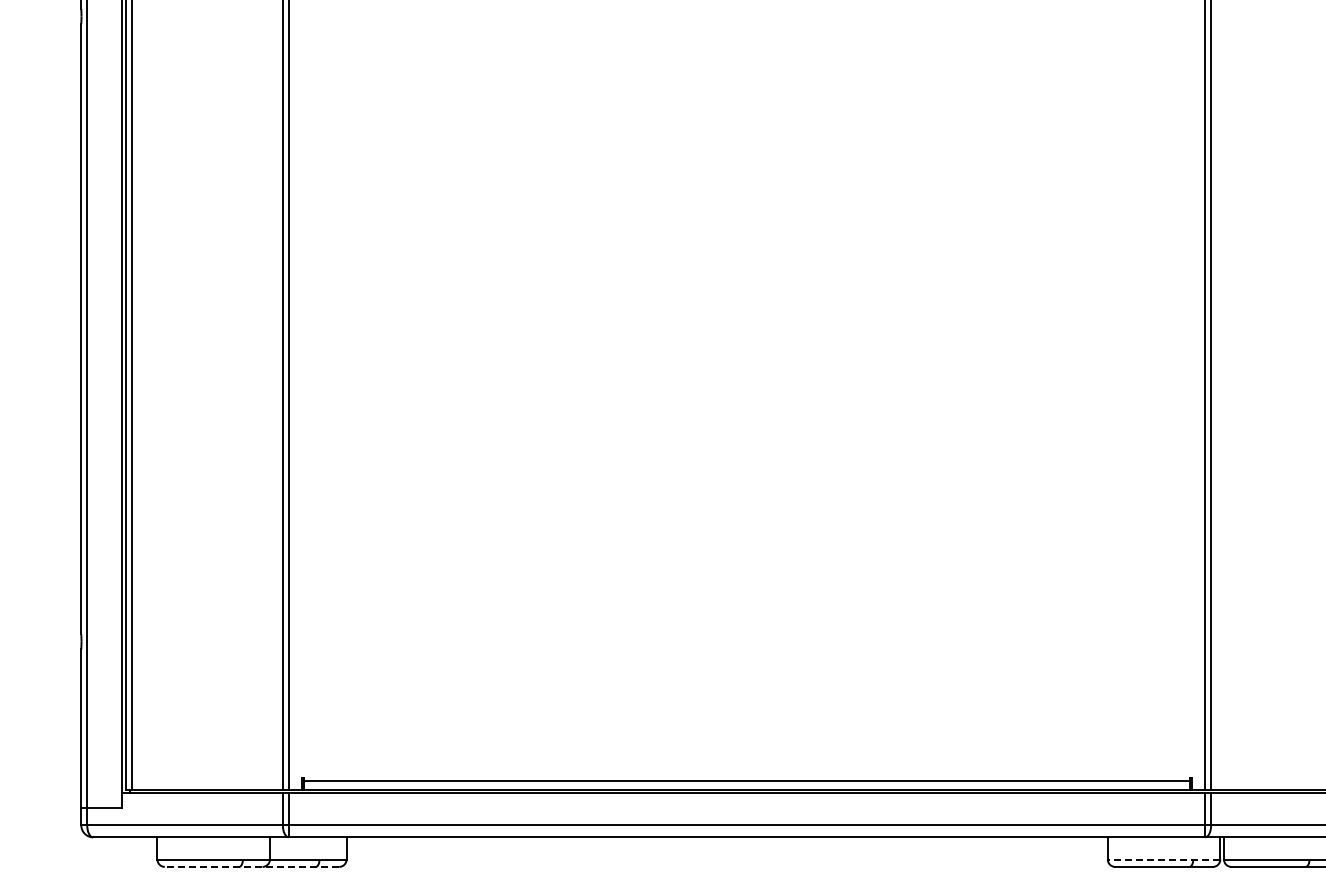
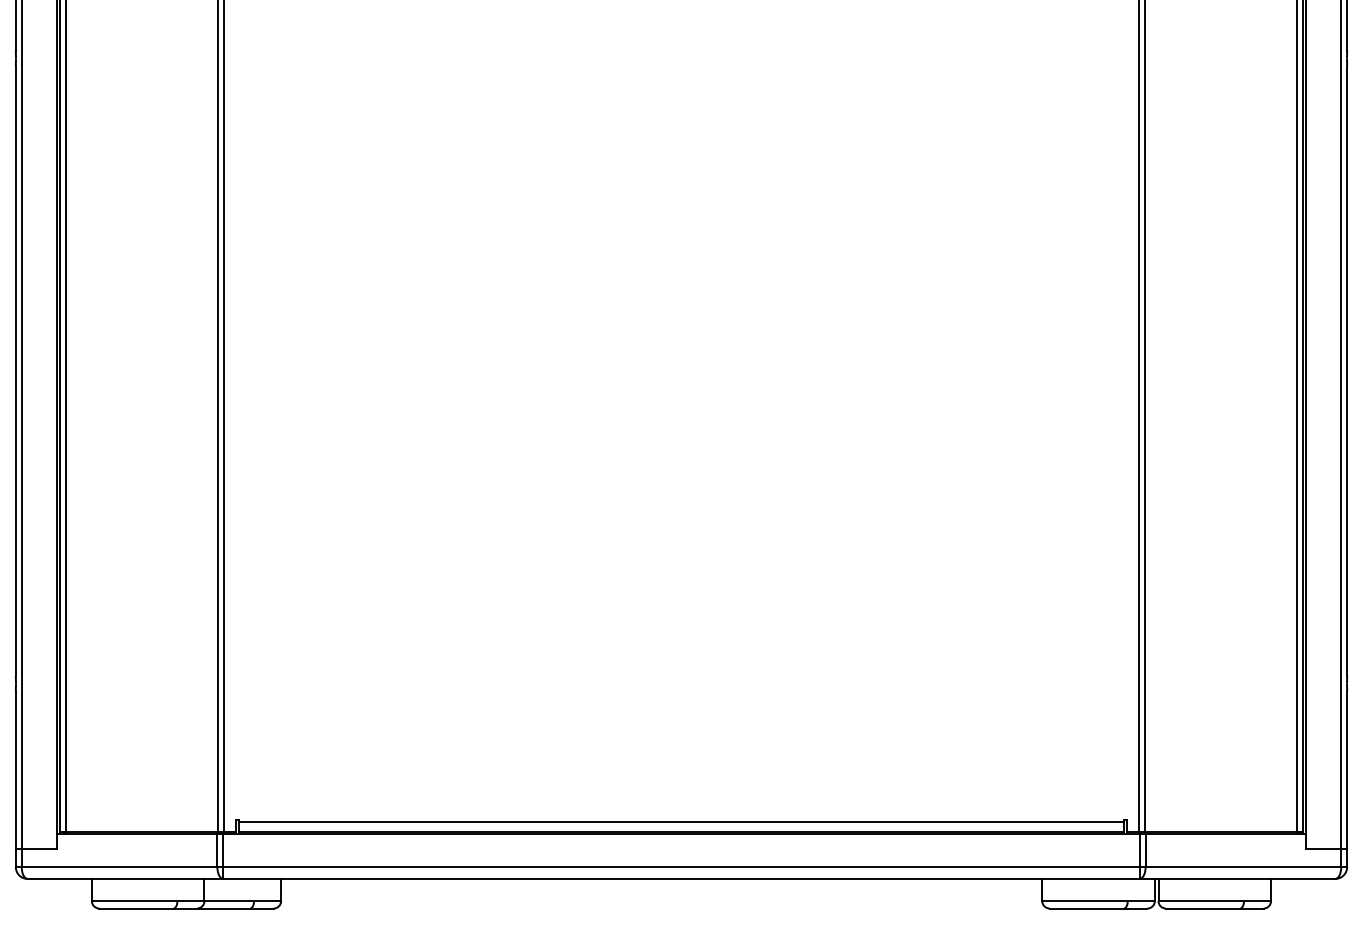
line: (1164, 859) -> (1098, 901), dashed -> solid
line: (252, 866) -> (186, 908), dashed -> solid

